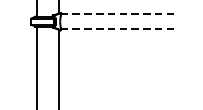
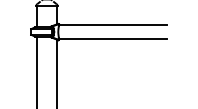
line: (119, 13) -> (113, 24), dashed -> solid
line: (119, 29) -> (113, 39), dashed -> solid

